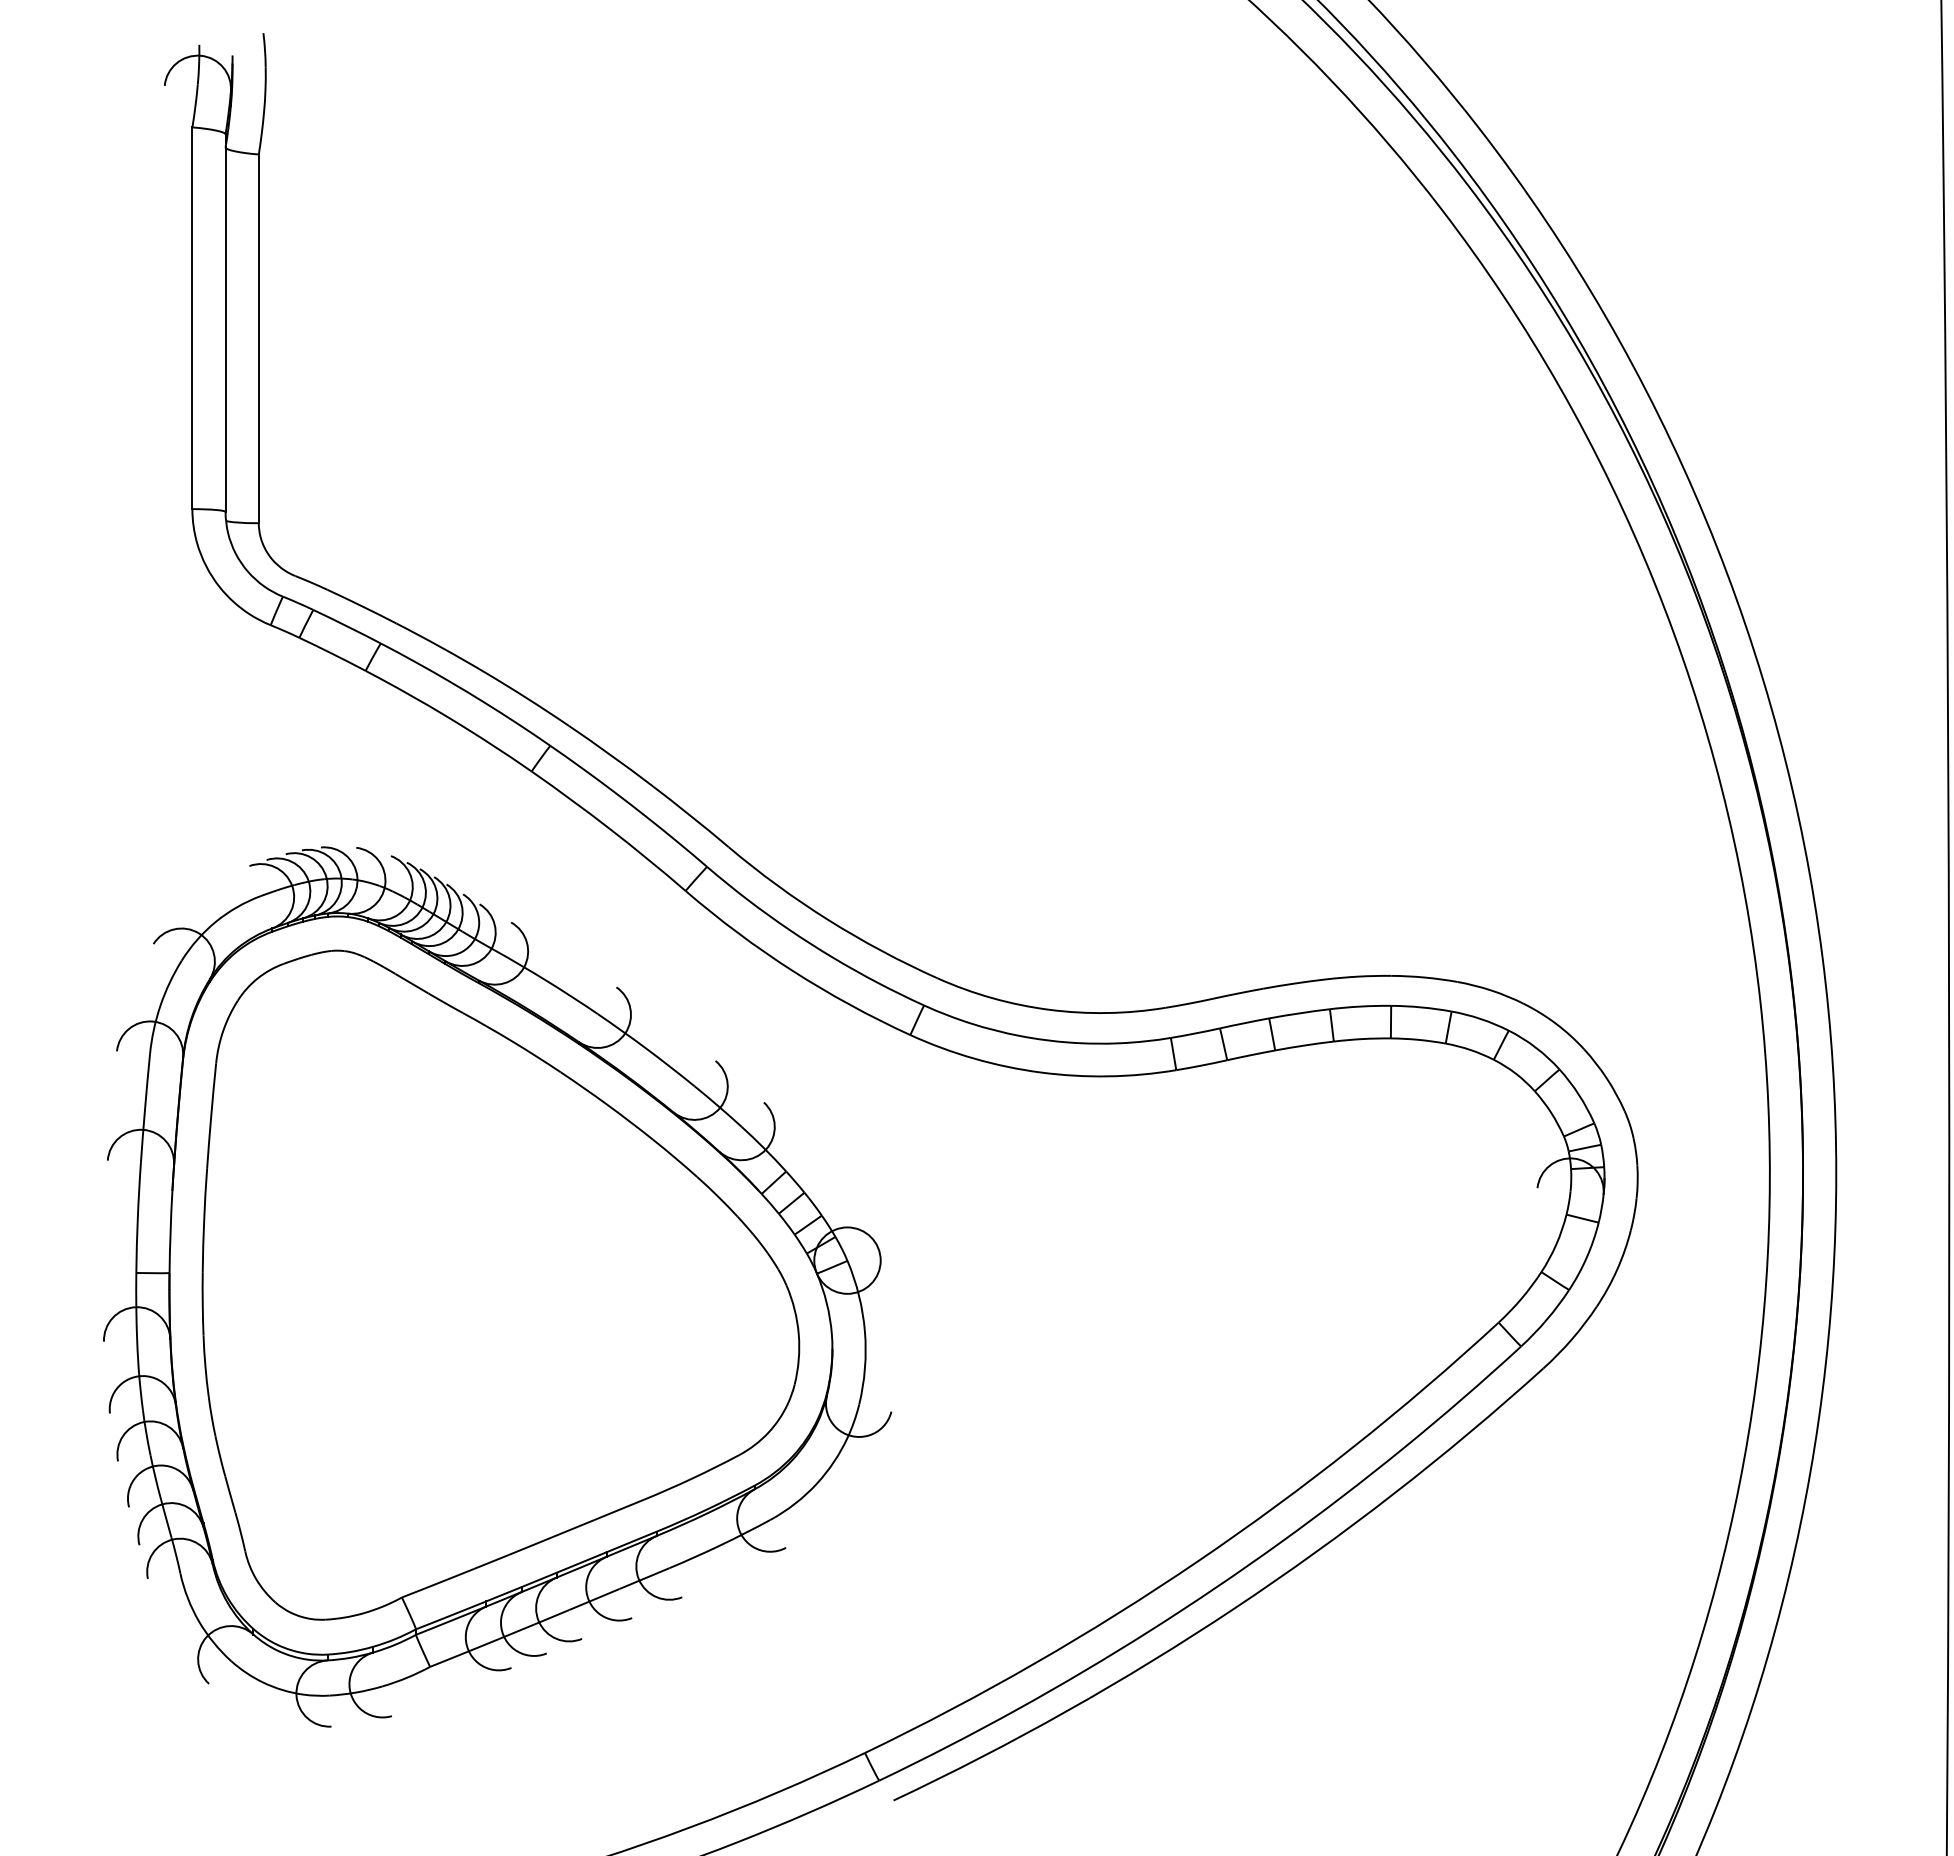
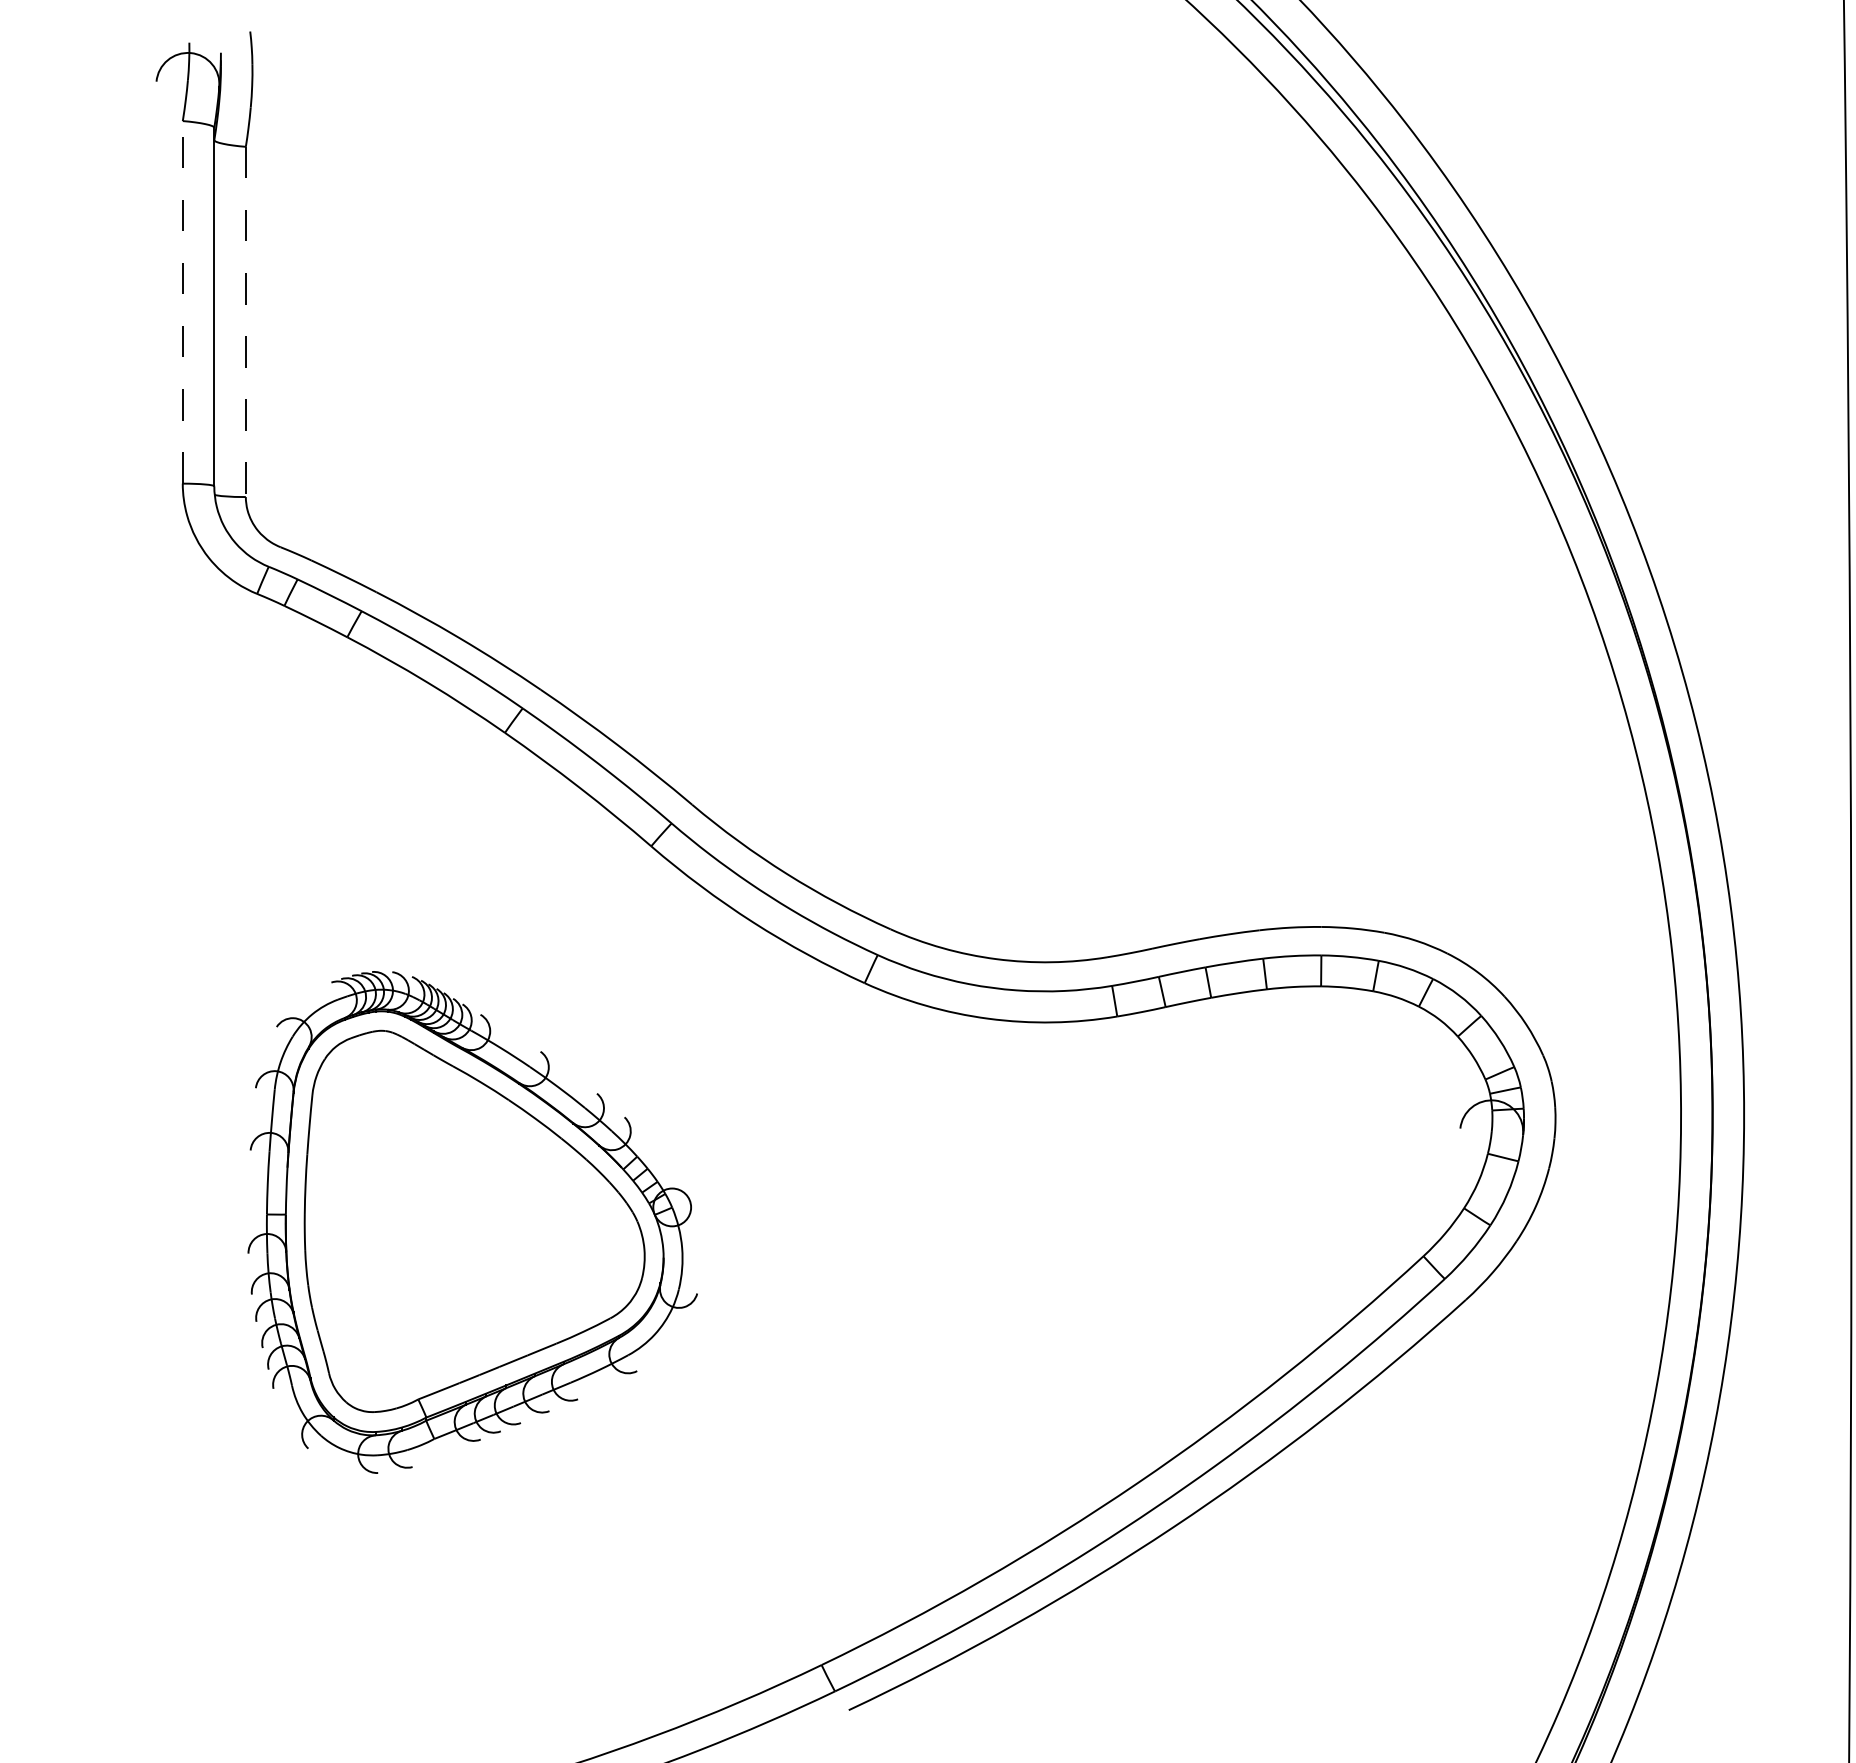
line: (192, 318) -> (182, 302), solid -> dashed
line: (258, 339) -> (245, 322), solid -> dashed
part: (497, 1286) -> (472, 1222), size x0.6

